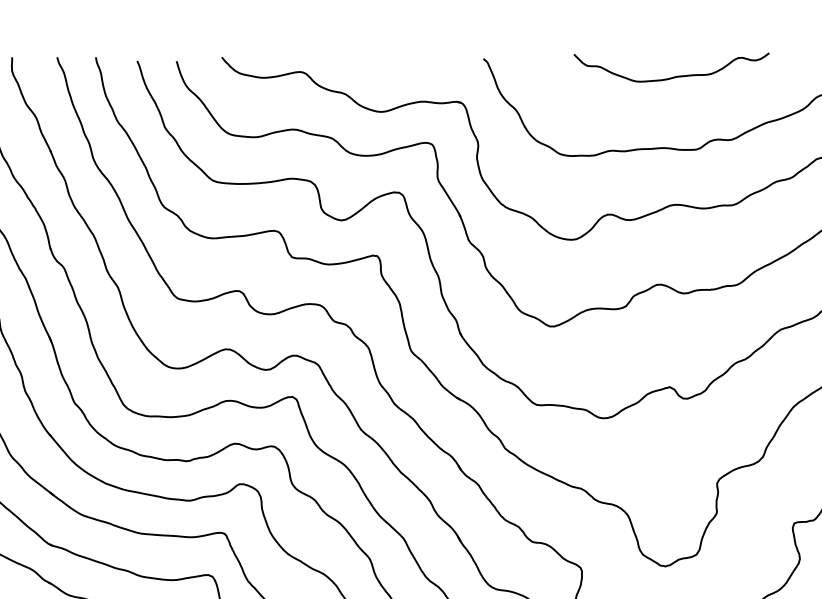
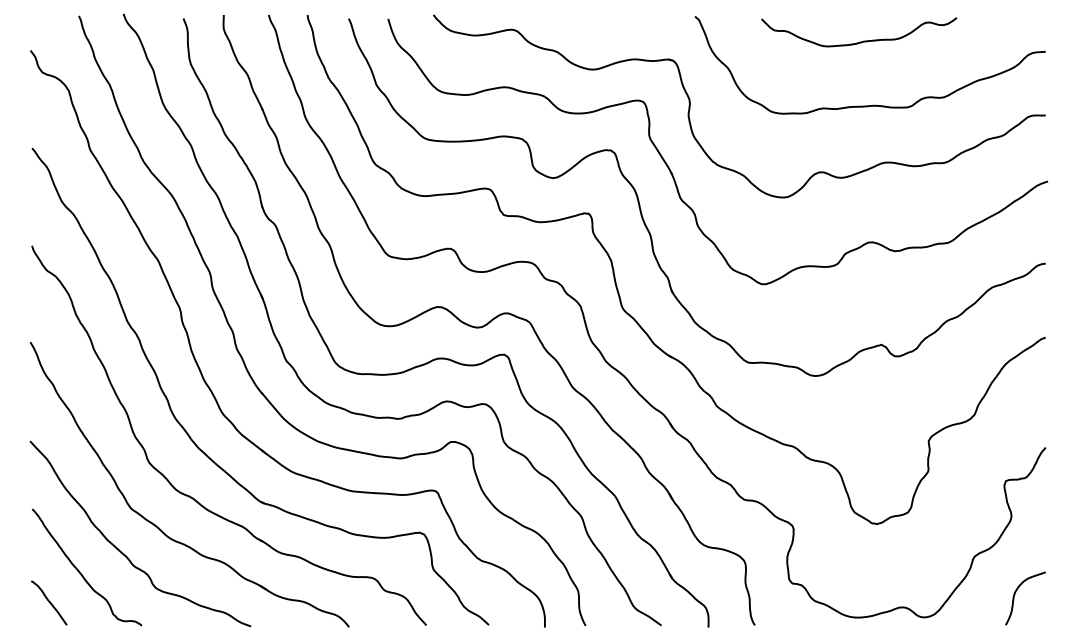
curve: (675, 75) -> (863, 40), moved

